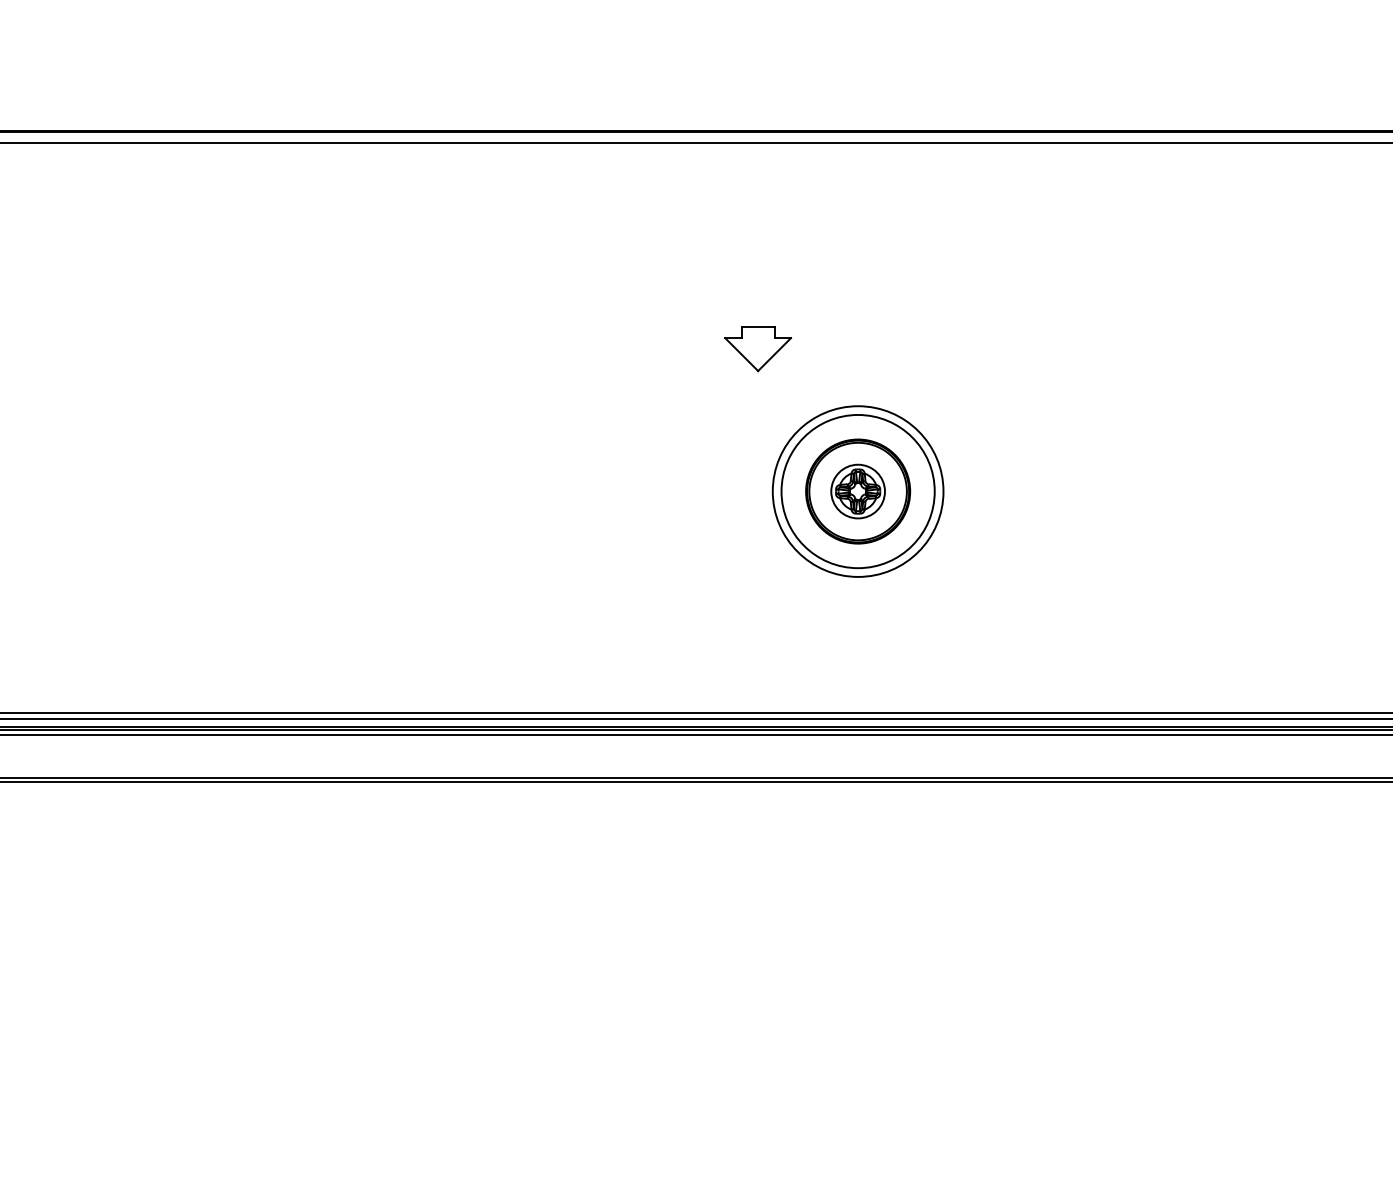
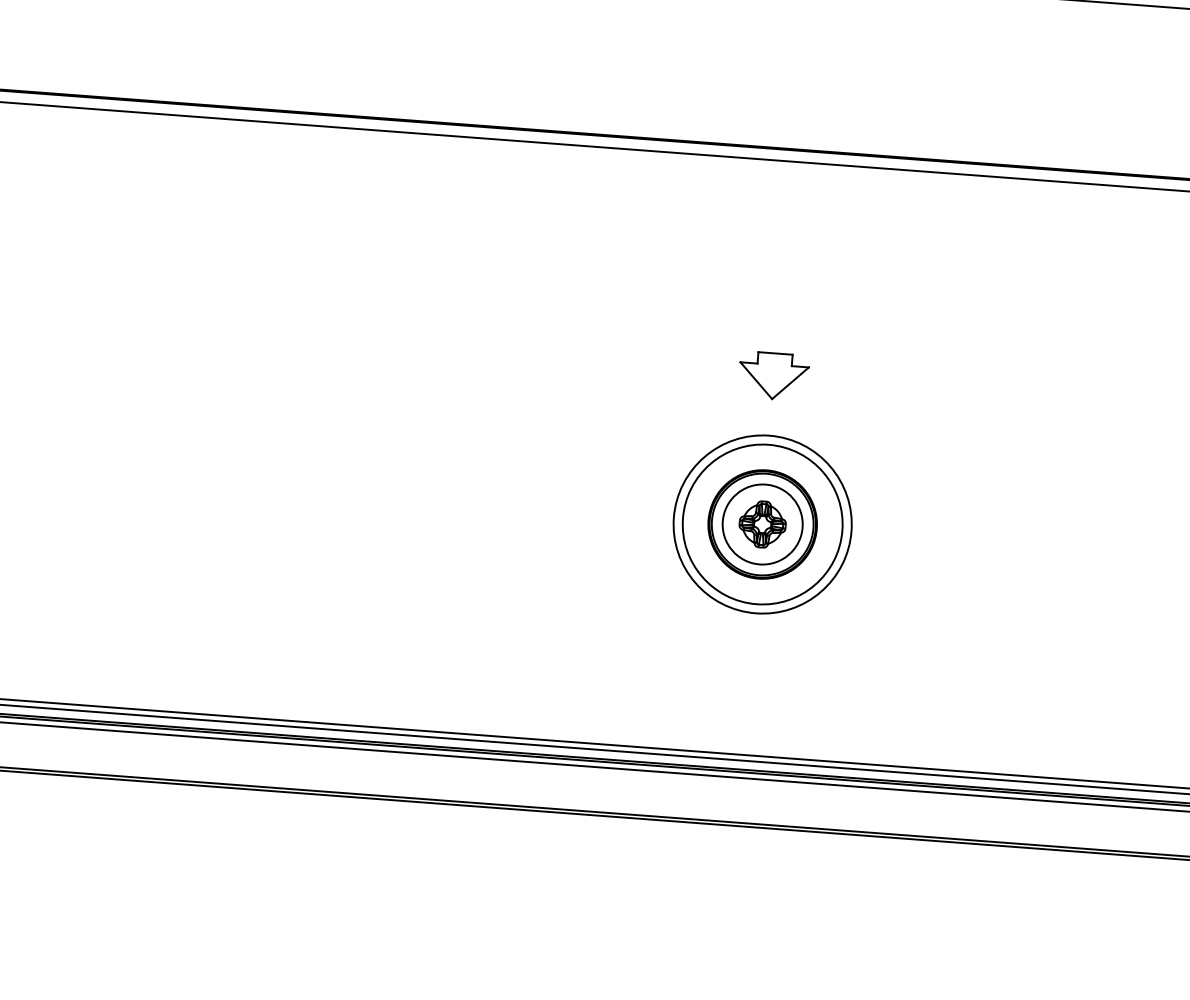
part: (758, 349) -> (774, 376), moved
circle: (857, 491) -> (762, 524), size x1.43

